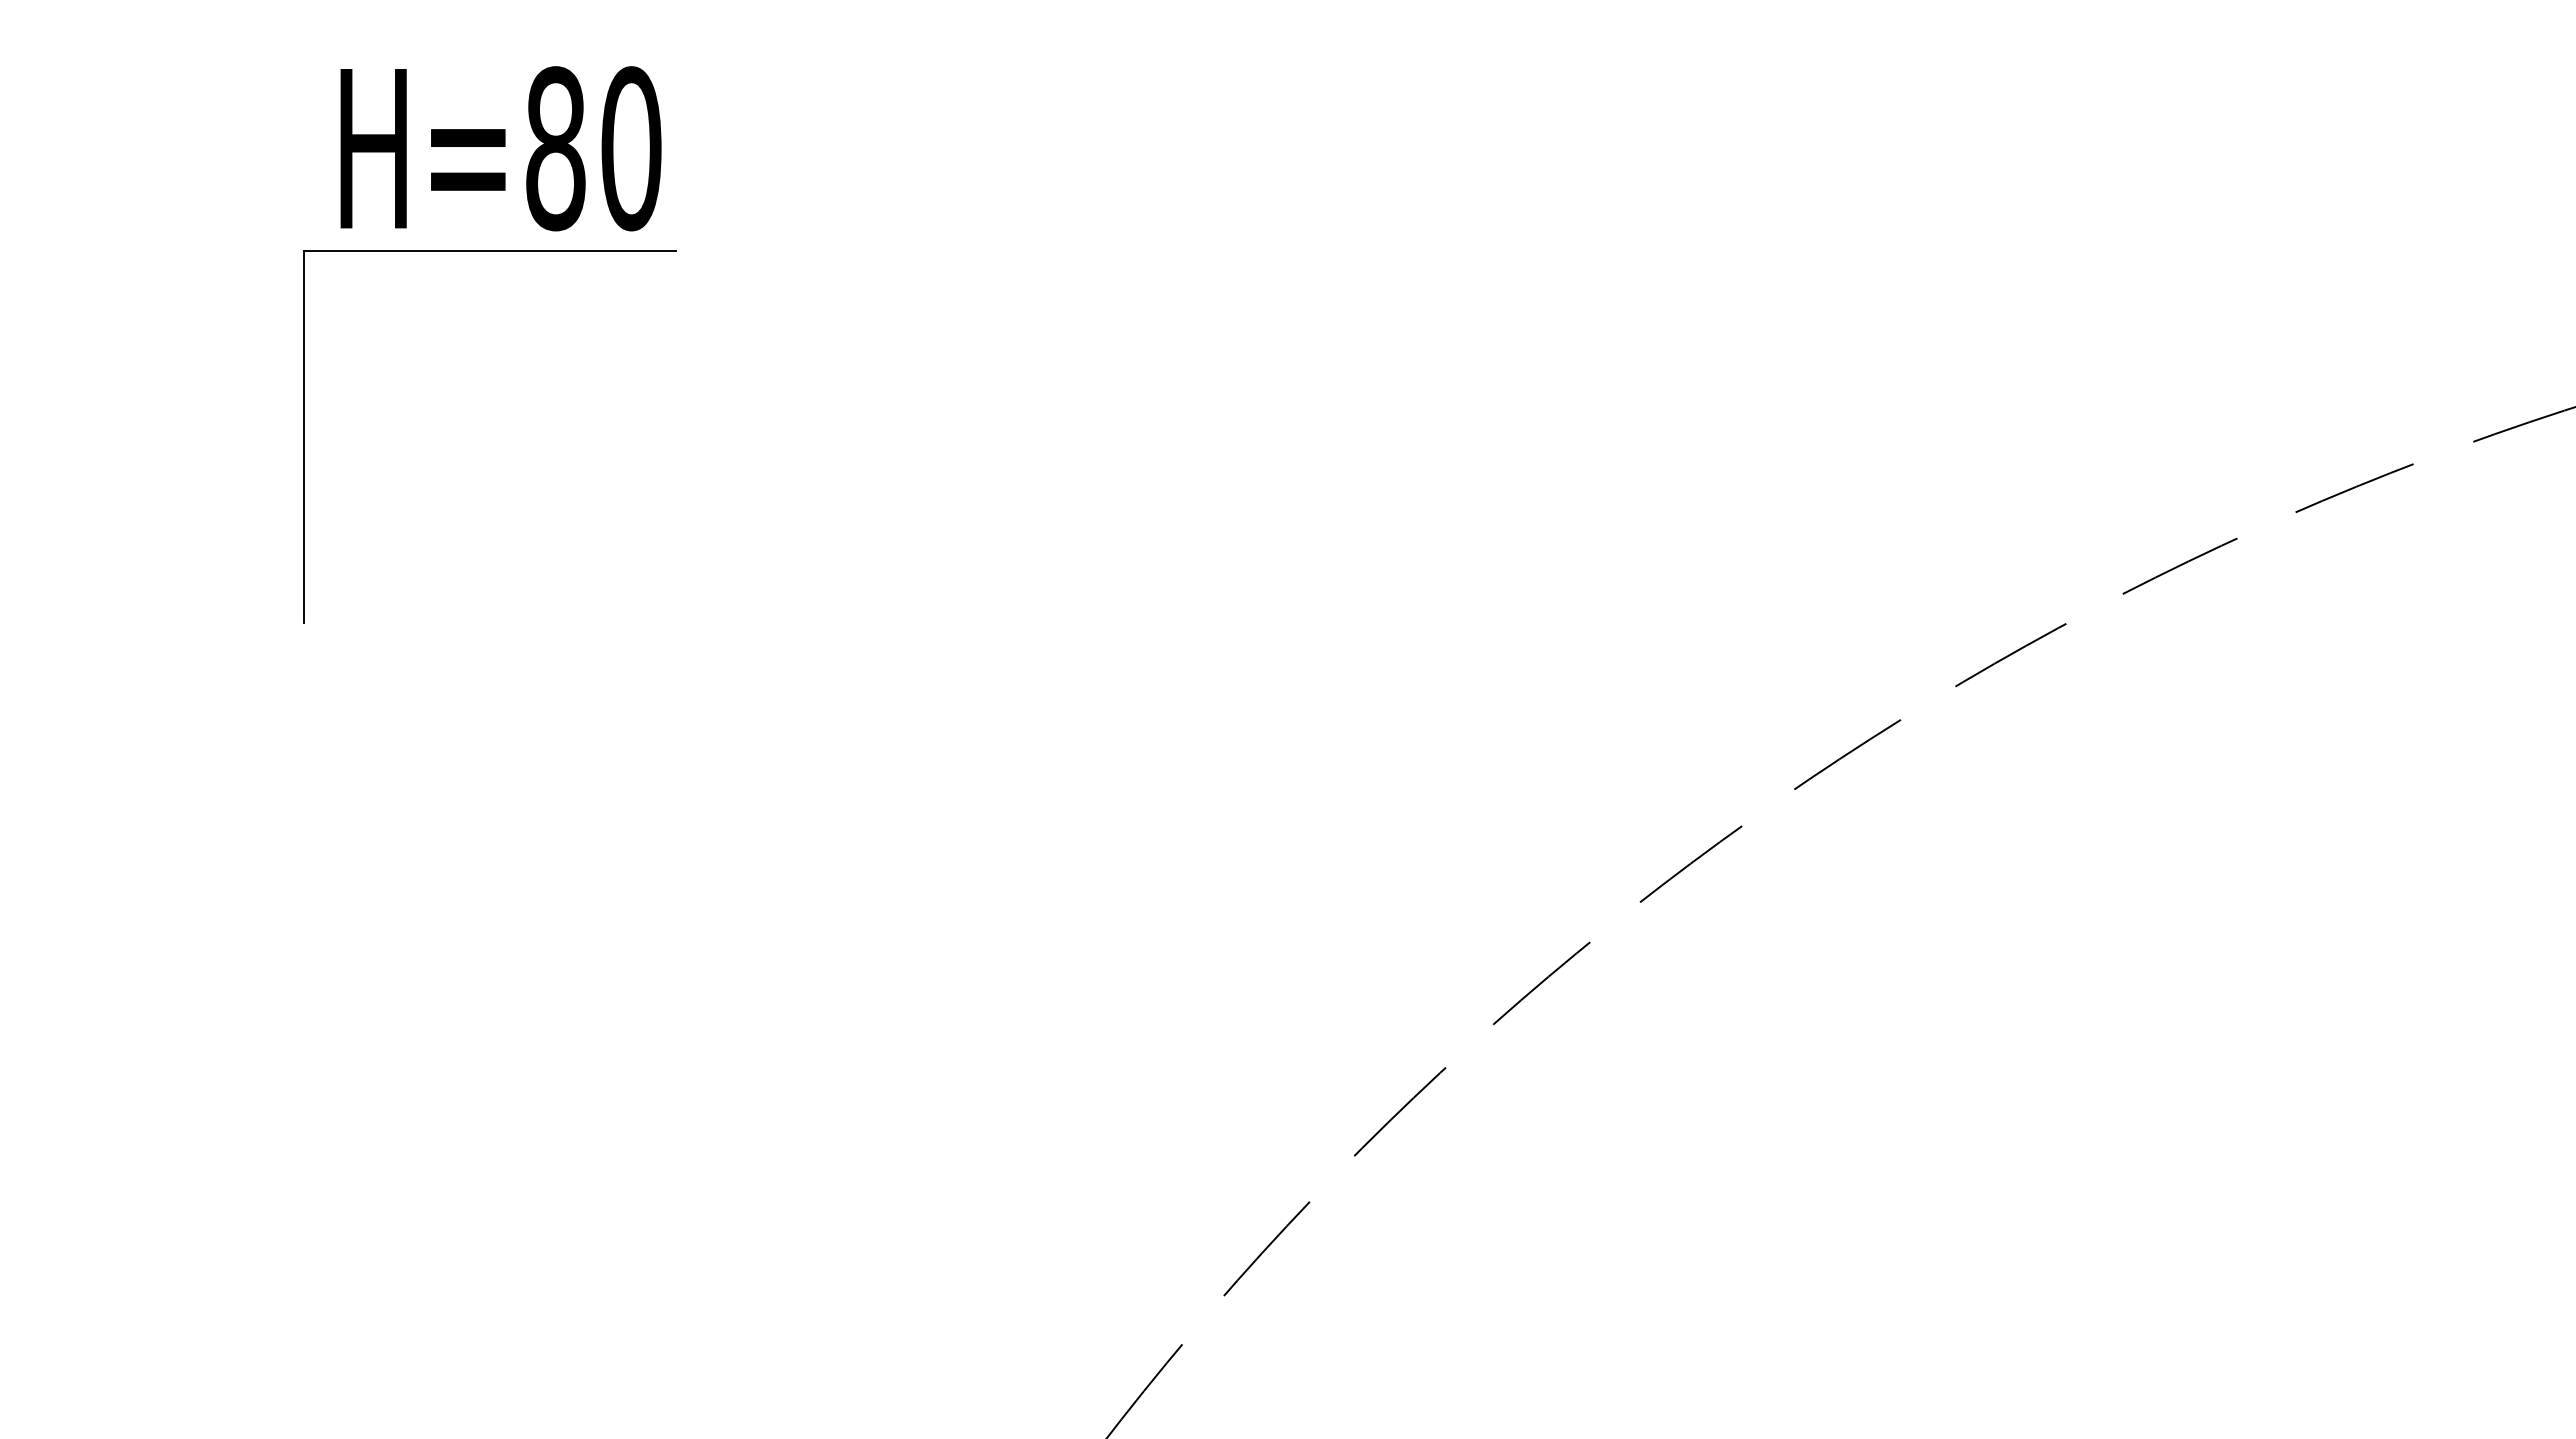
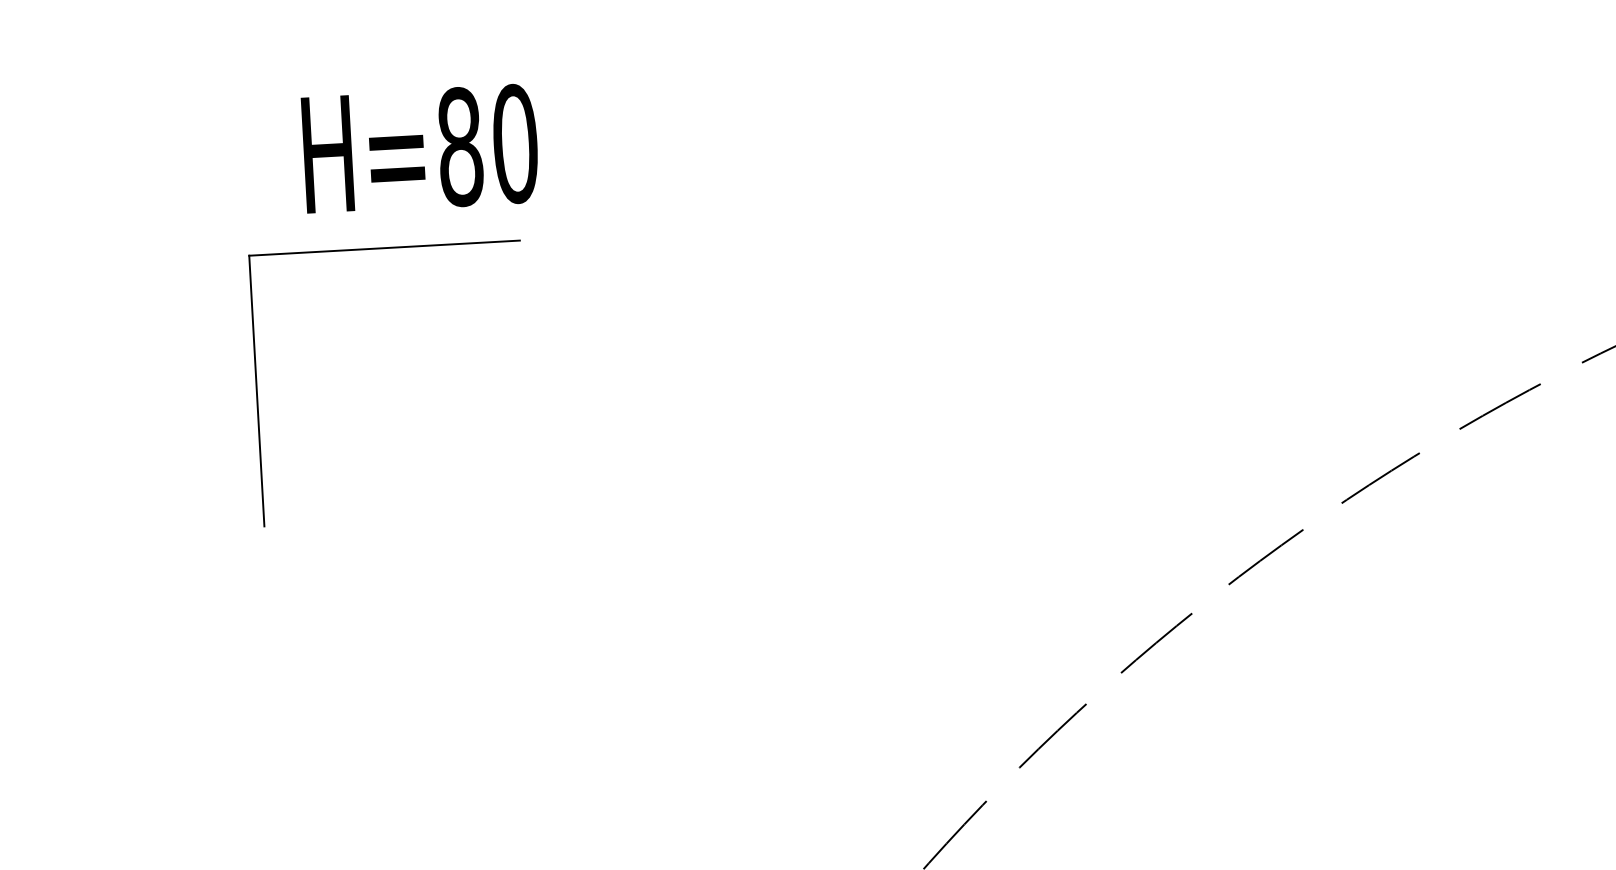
text: (500, 148) -> (420, 149), moved
part: (489, 251) -> (384, 248), moved

